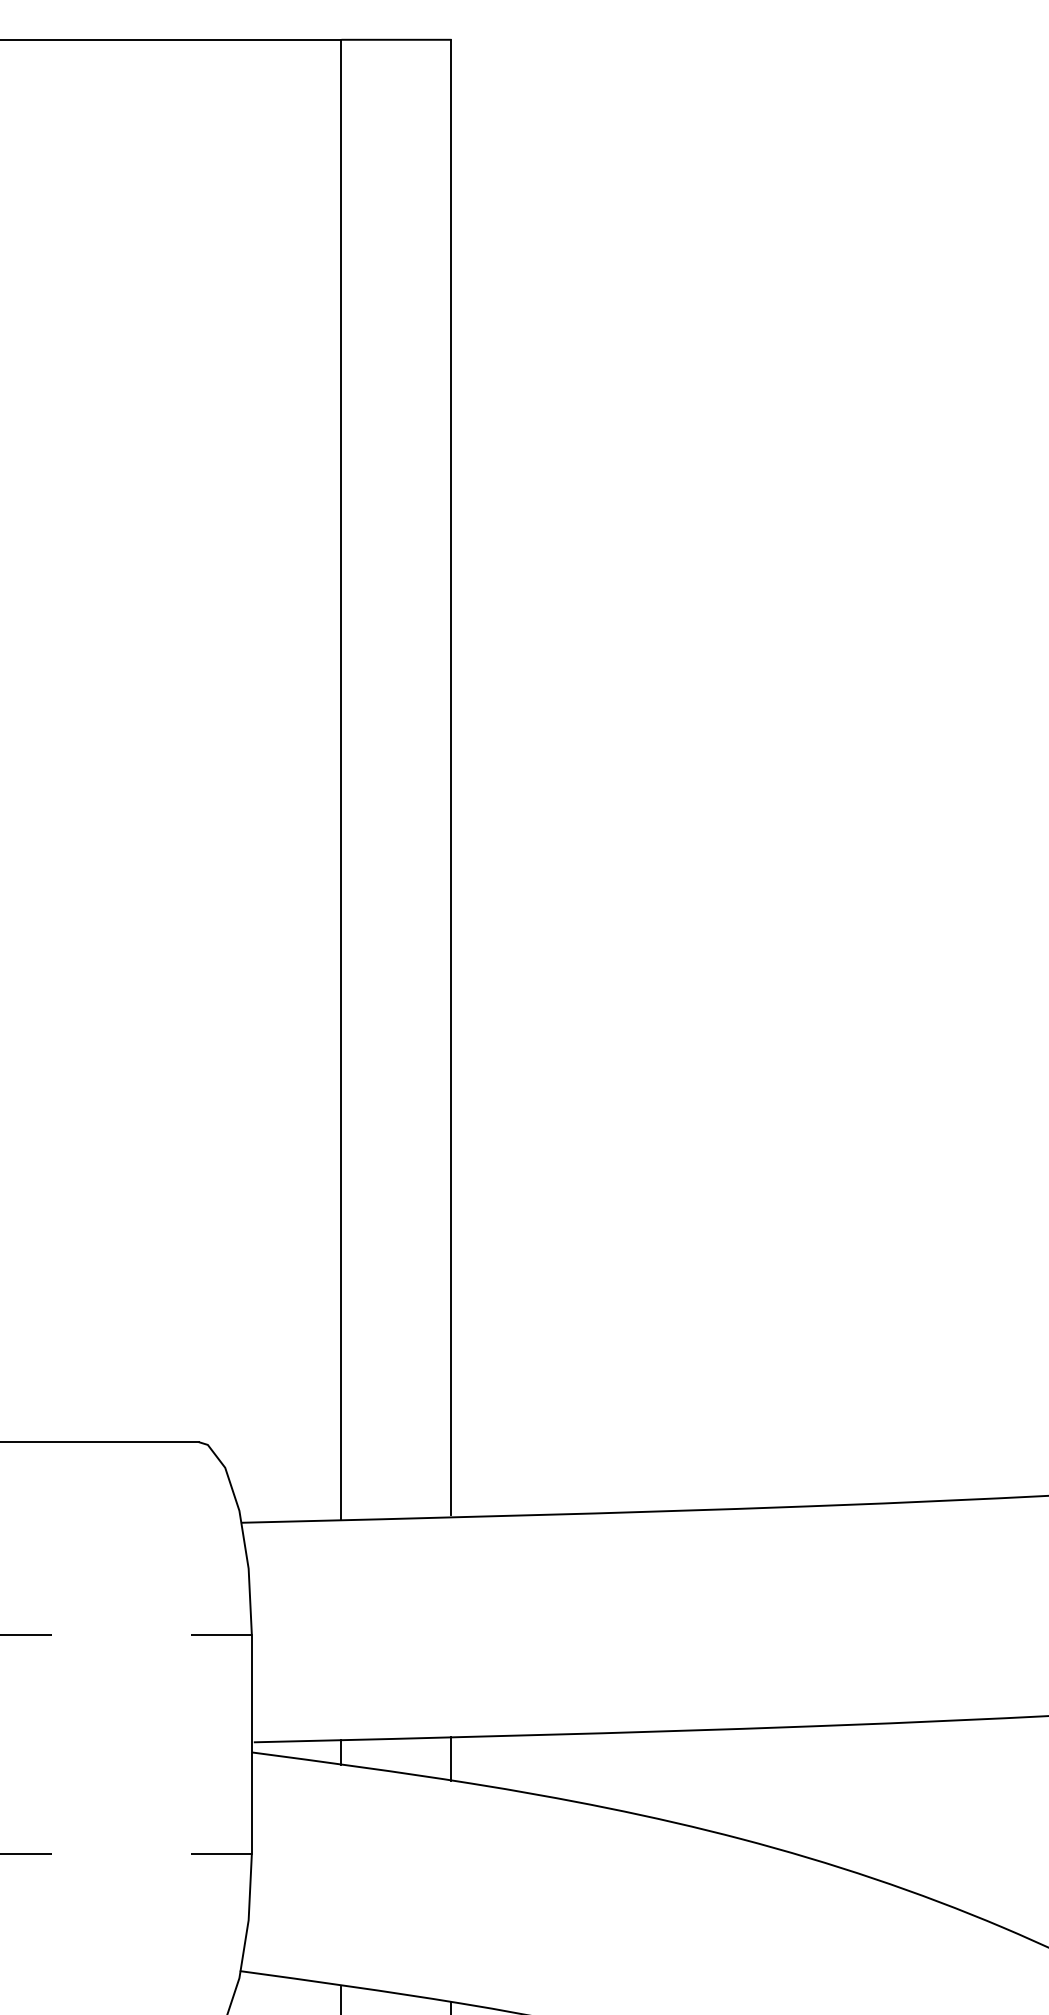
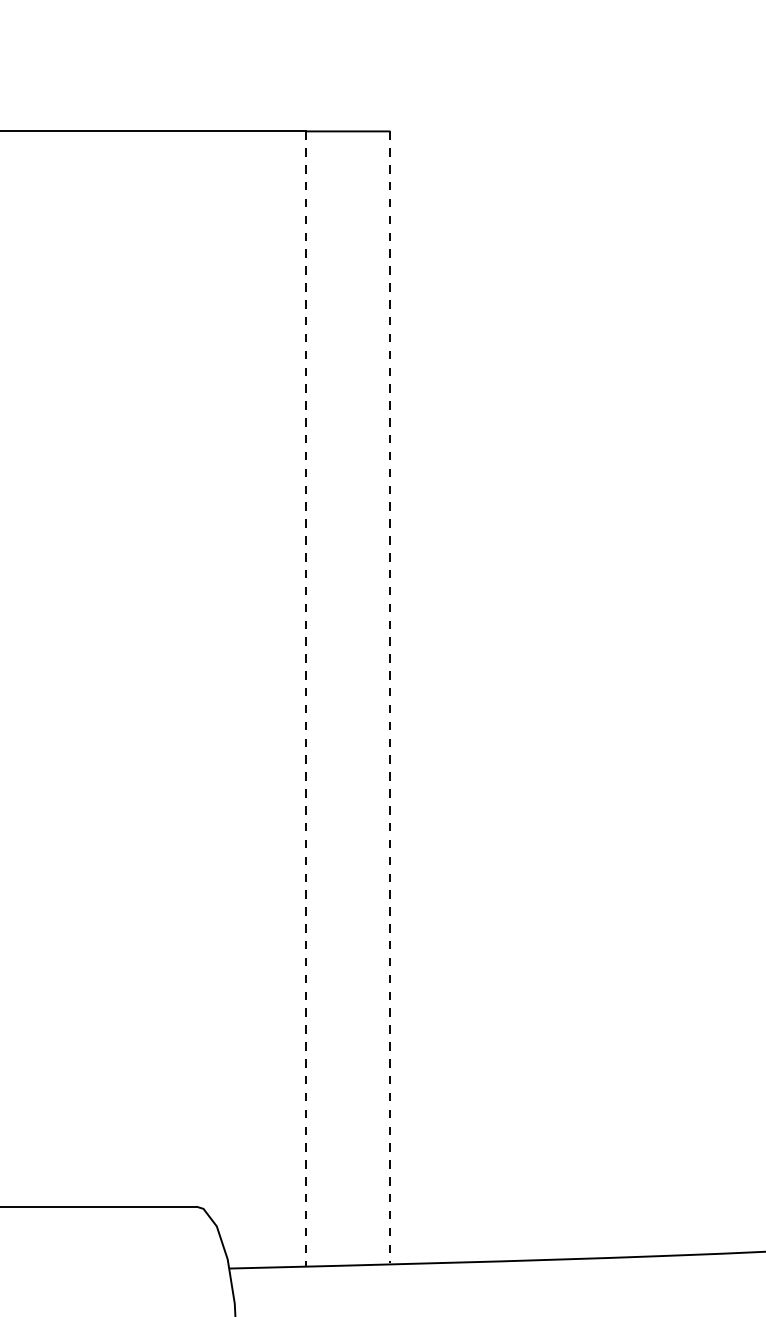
line: (451, 777) -> (390, 697), solid -> dashed
line: (341, 779) -> (305, 698), solid -> dashed

